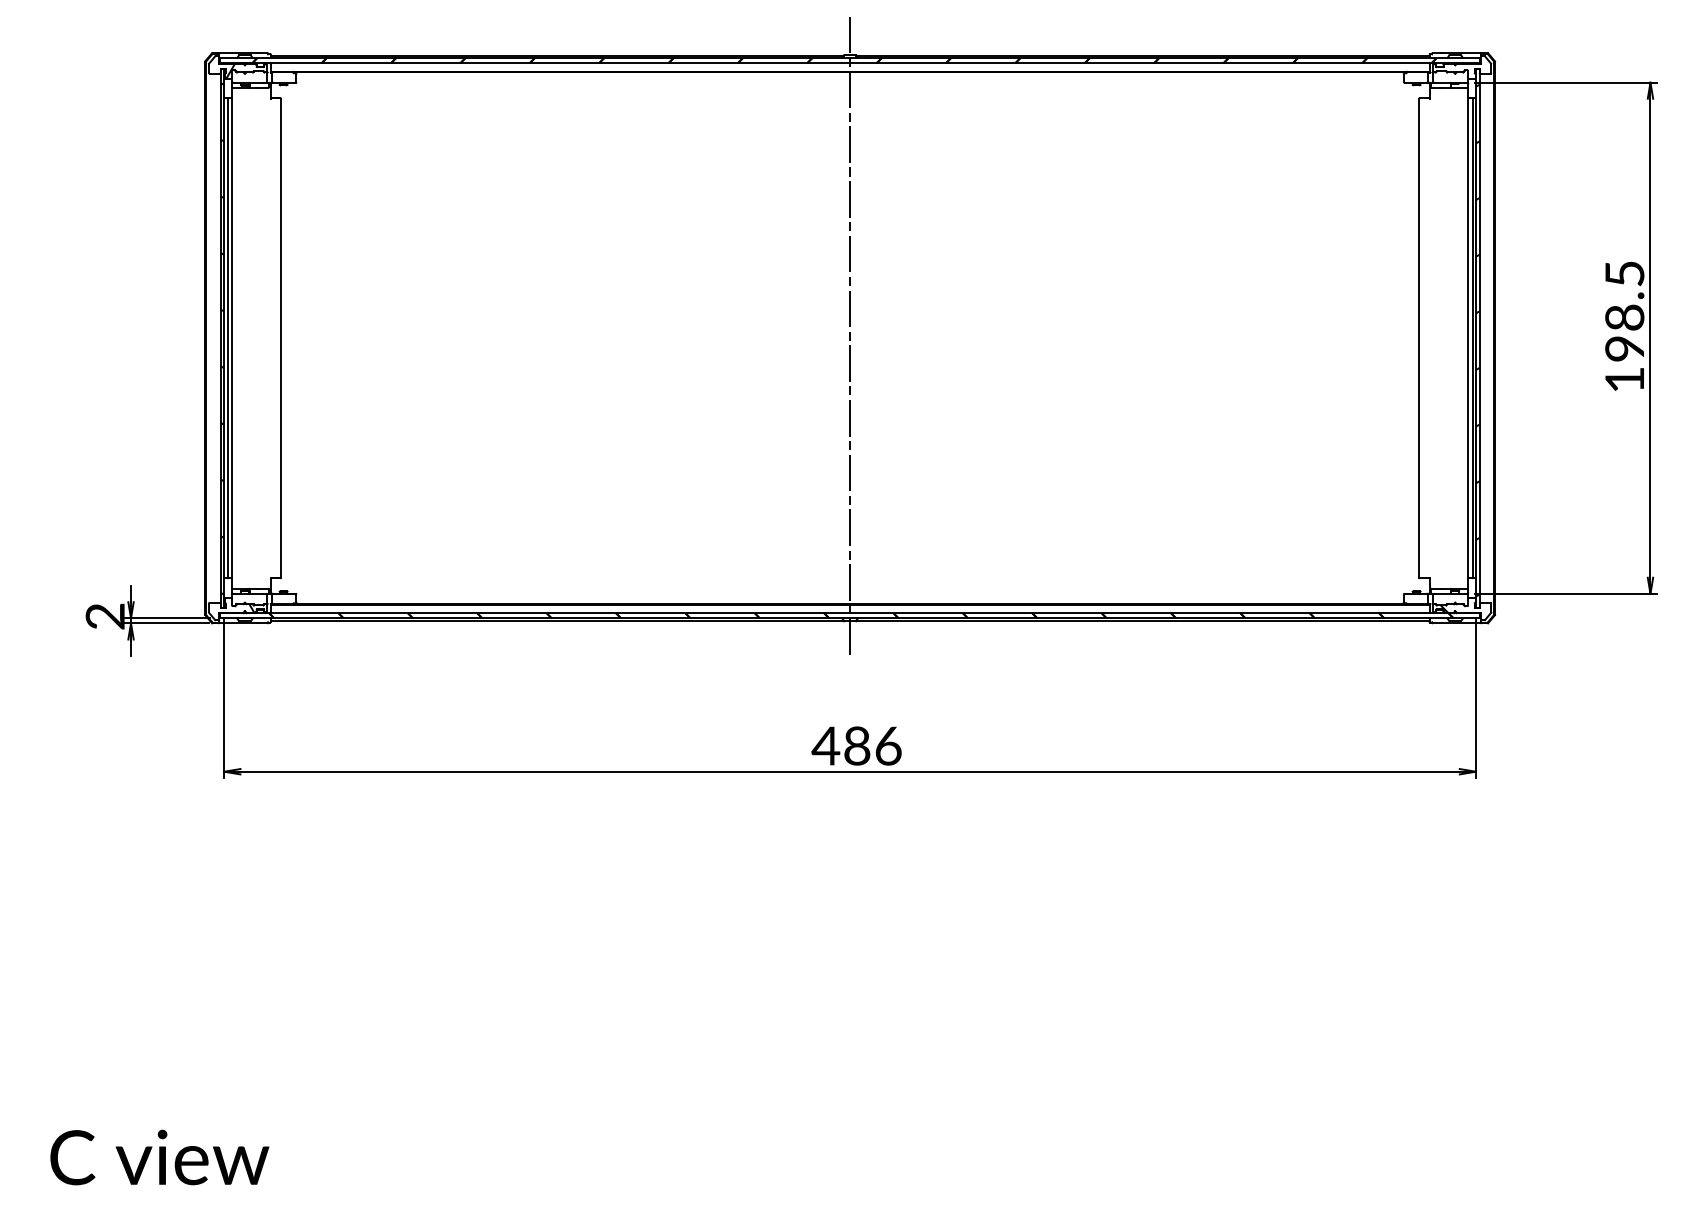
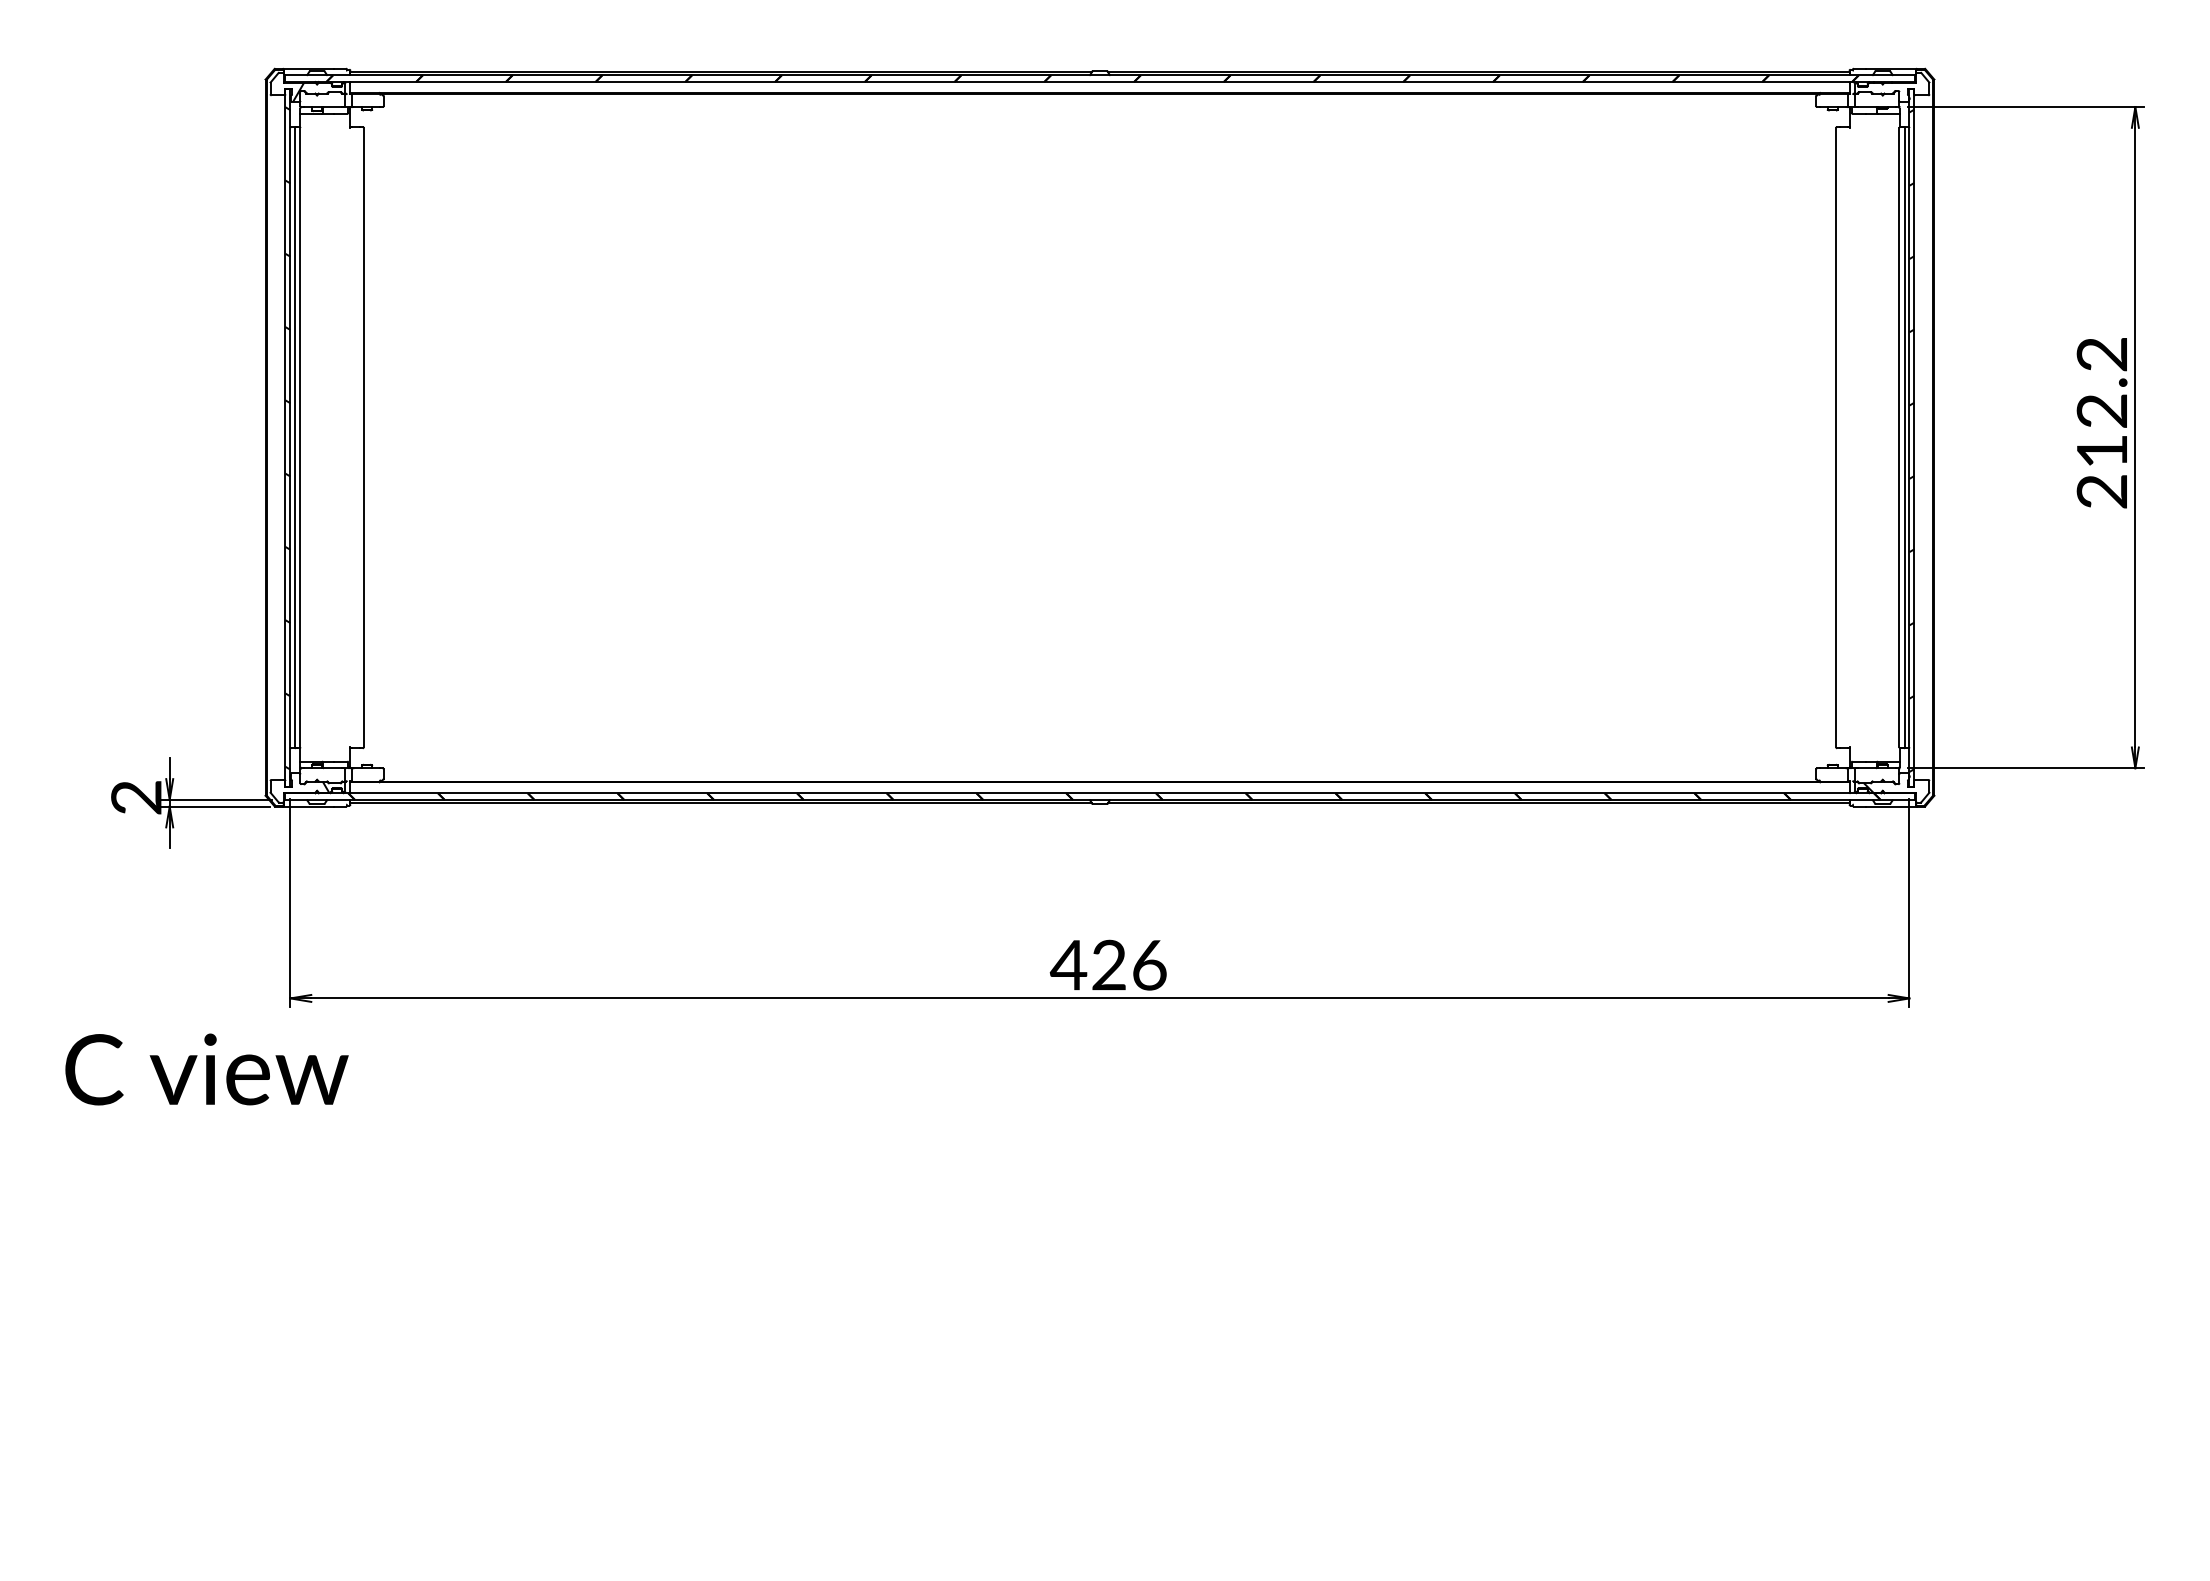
text: (1624, 327) -> (2101, 423), 198.5 -> 212.2
line: (849, 338) -> (1099, 437), removed
text: (857, 746) -> (1109, 965), 486 -> 426
text: (159, 1157) -> (206, 1069), moved

